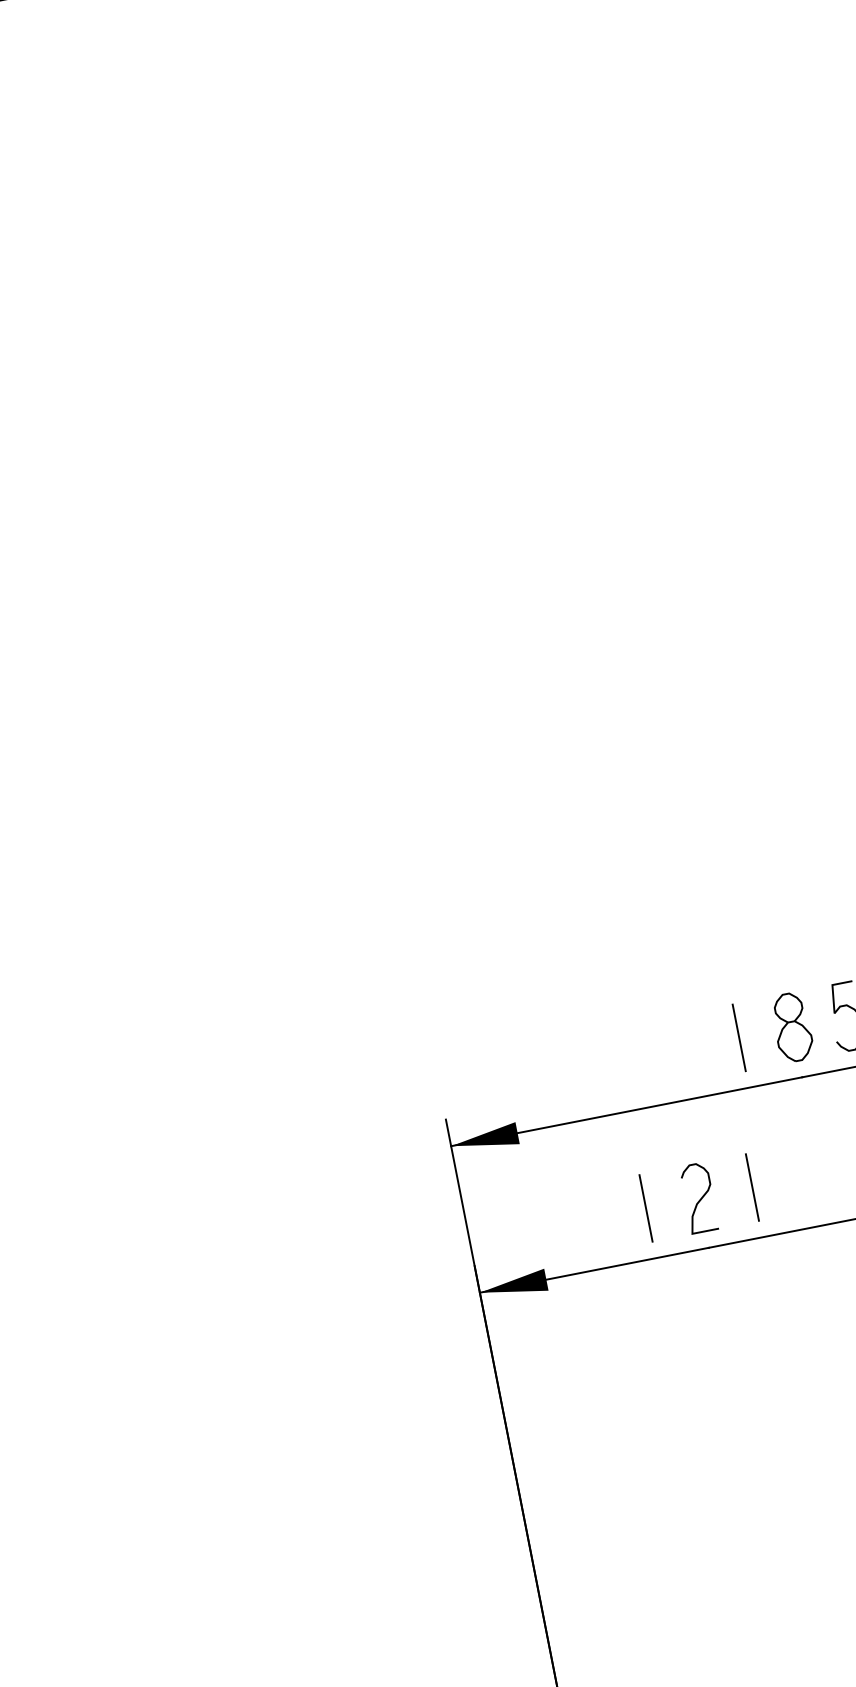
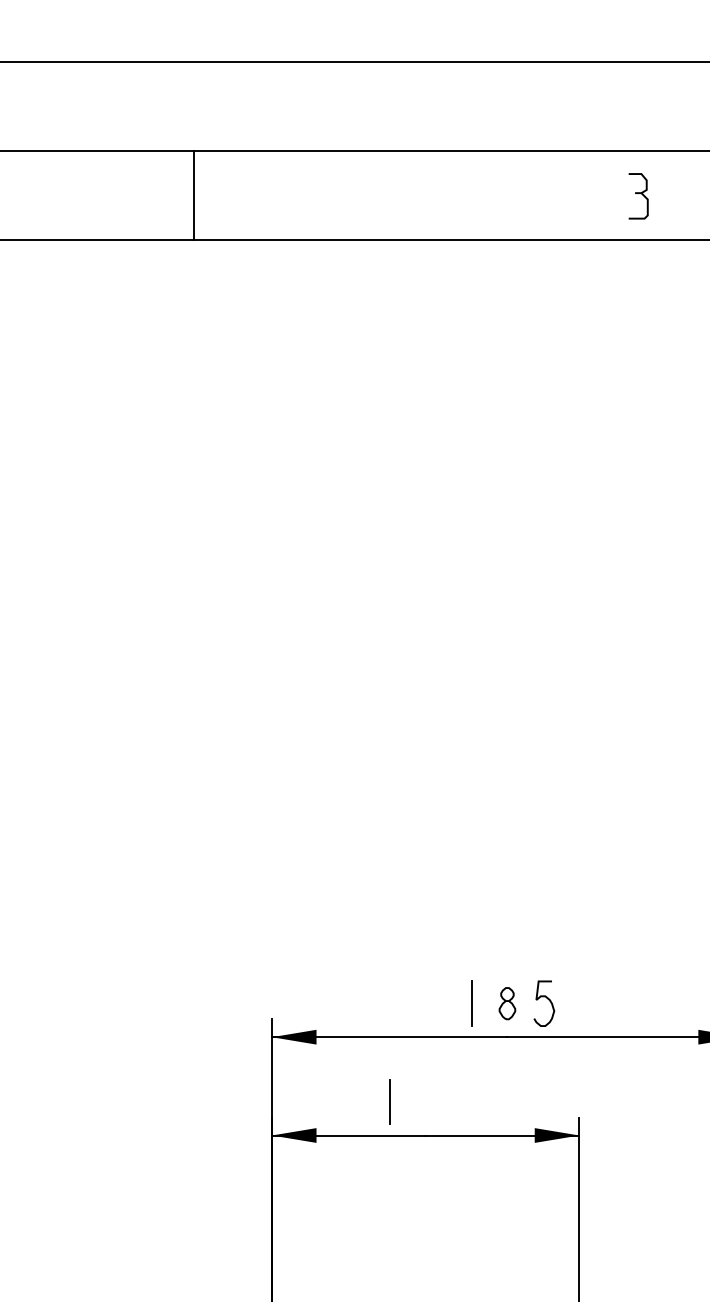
part: (792, 1027) -> (507, 1003), size x0.7
line: (752, 1186) -> (461, 1101), removed
curve: (699, 1198) -> (425, 1102), removed

